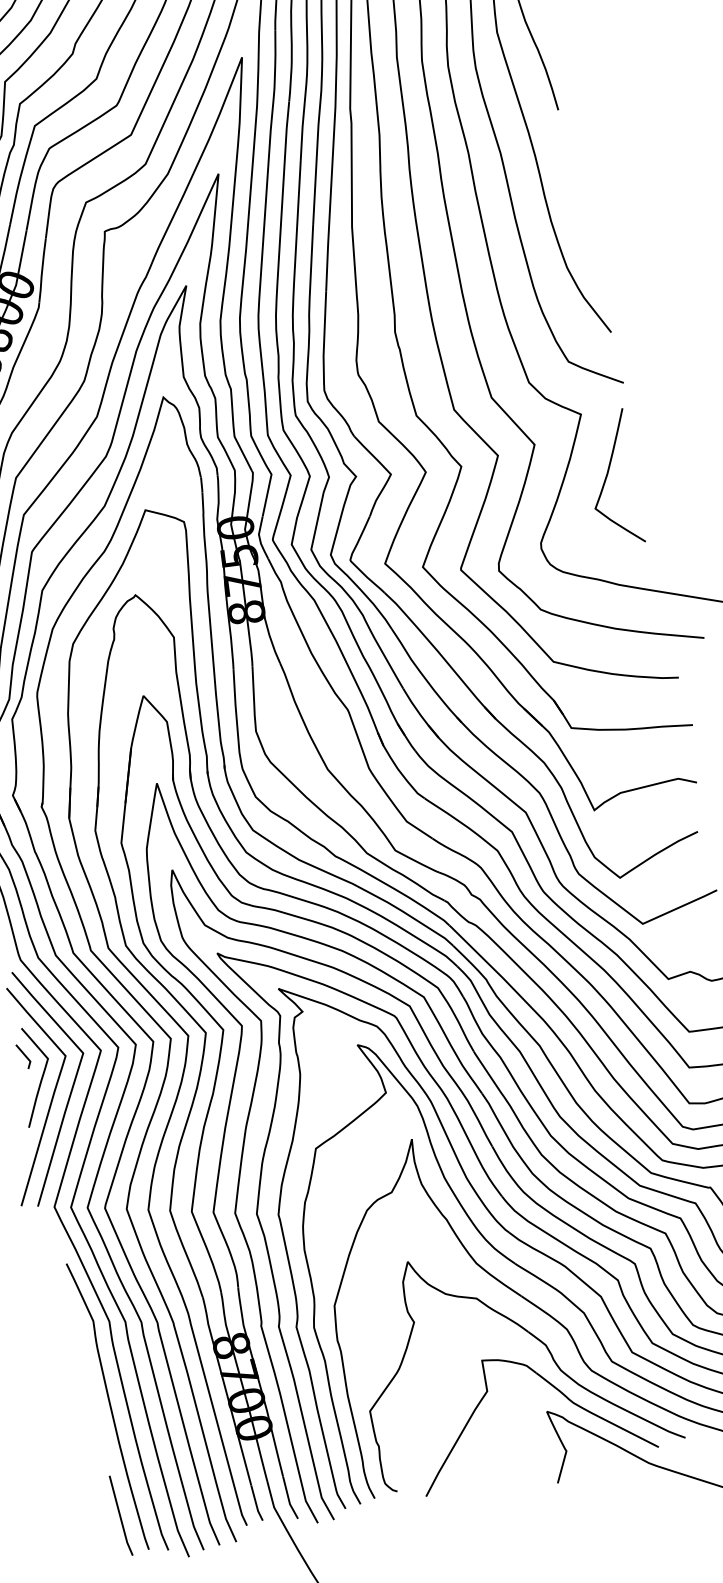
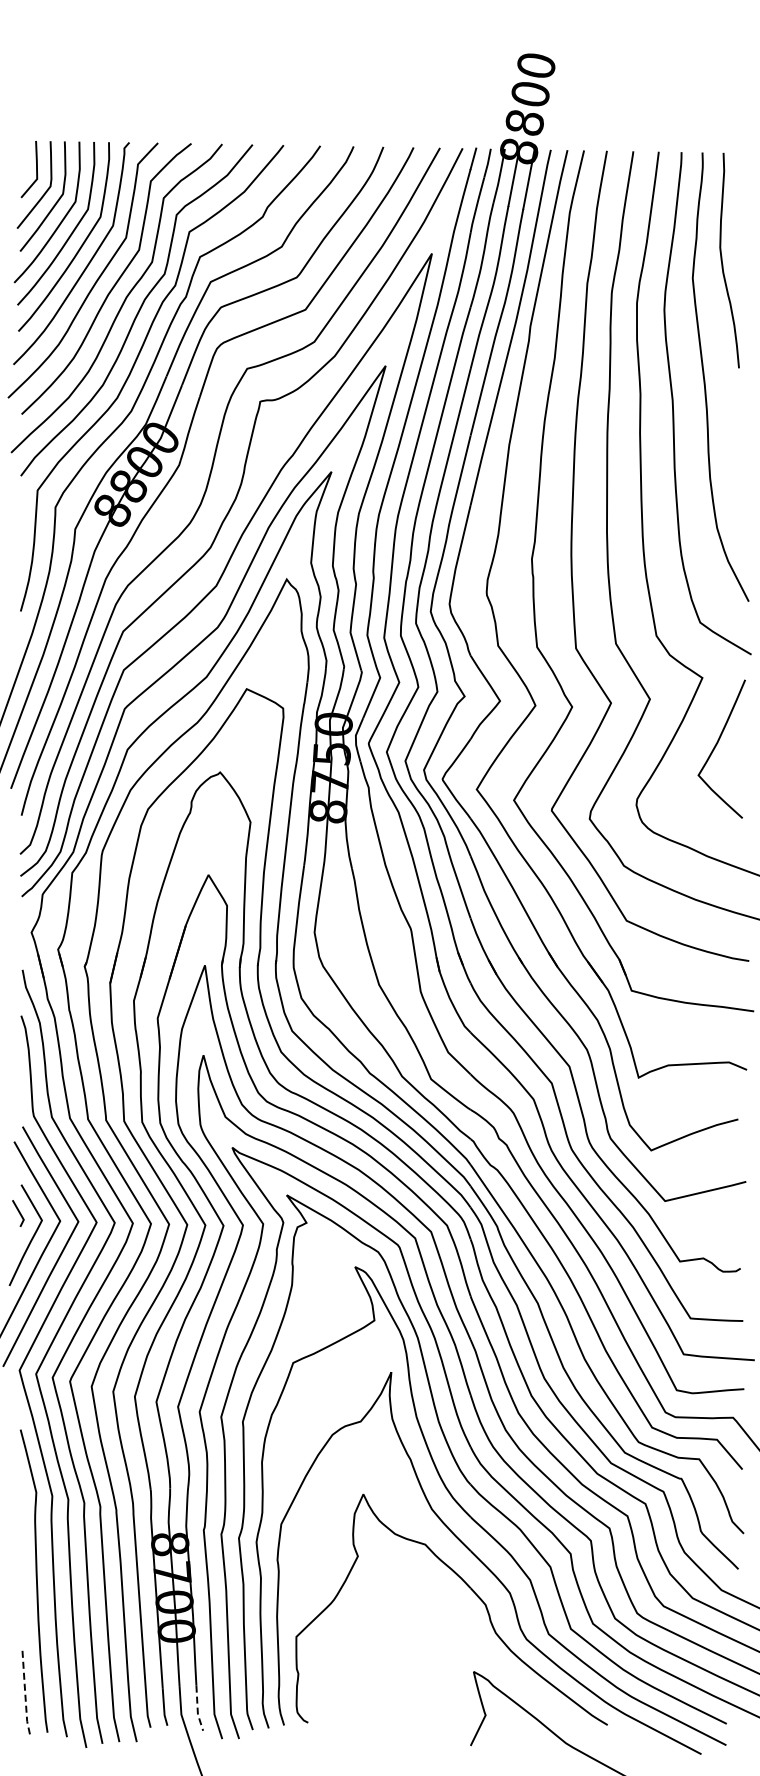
part: (551, 1386) -> (483, 1647), removed
line: (288, 1499) -> (197, 1709), solid -> dashed
line: (120, 1516) -> (25, 1693), solid -> dashed

